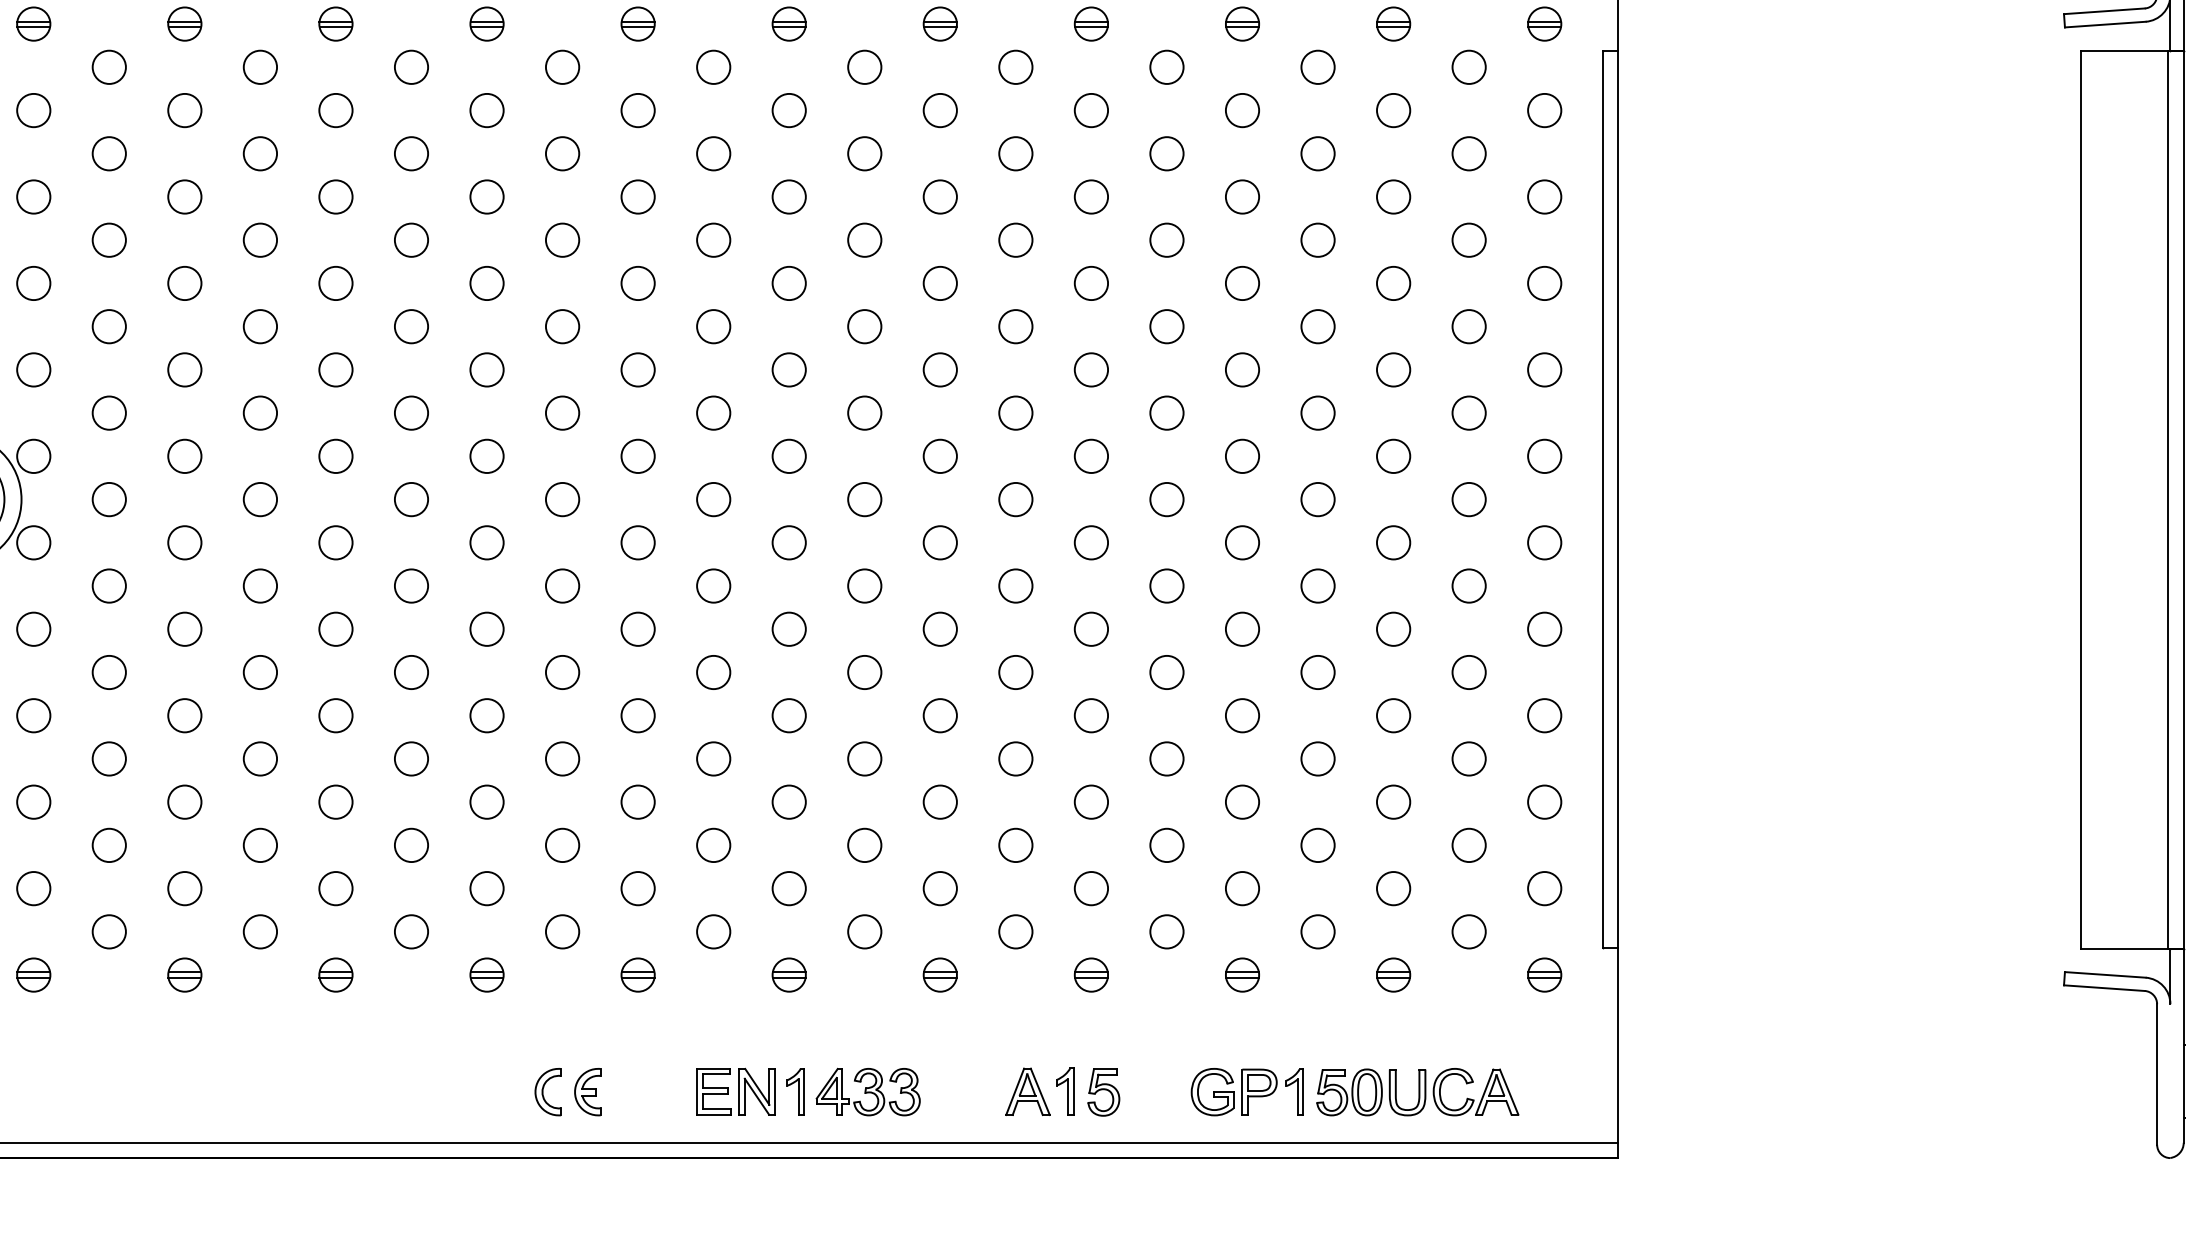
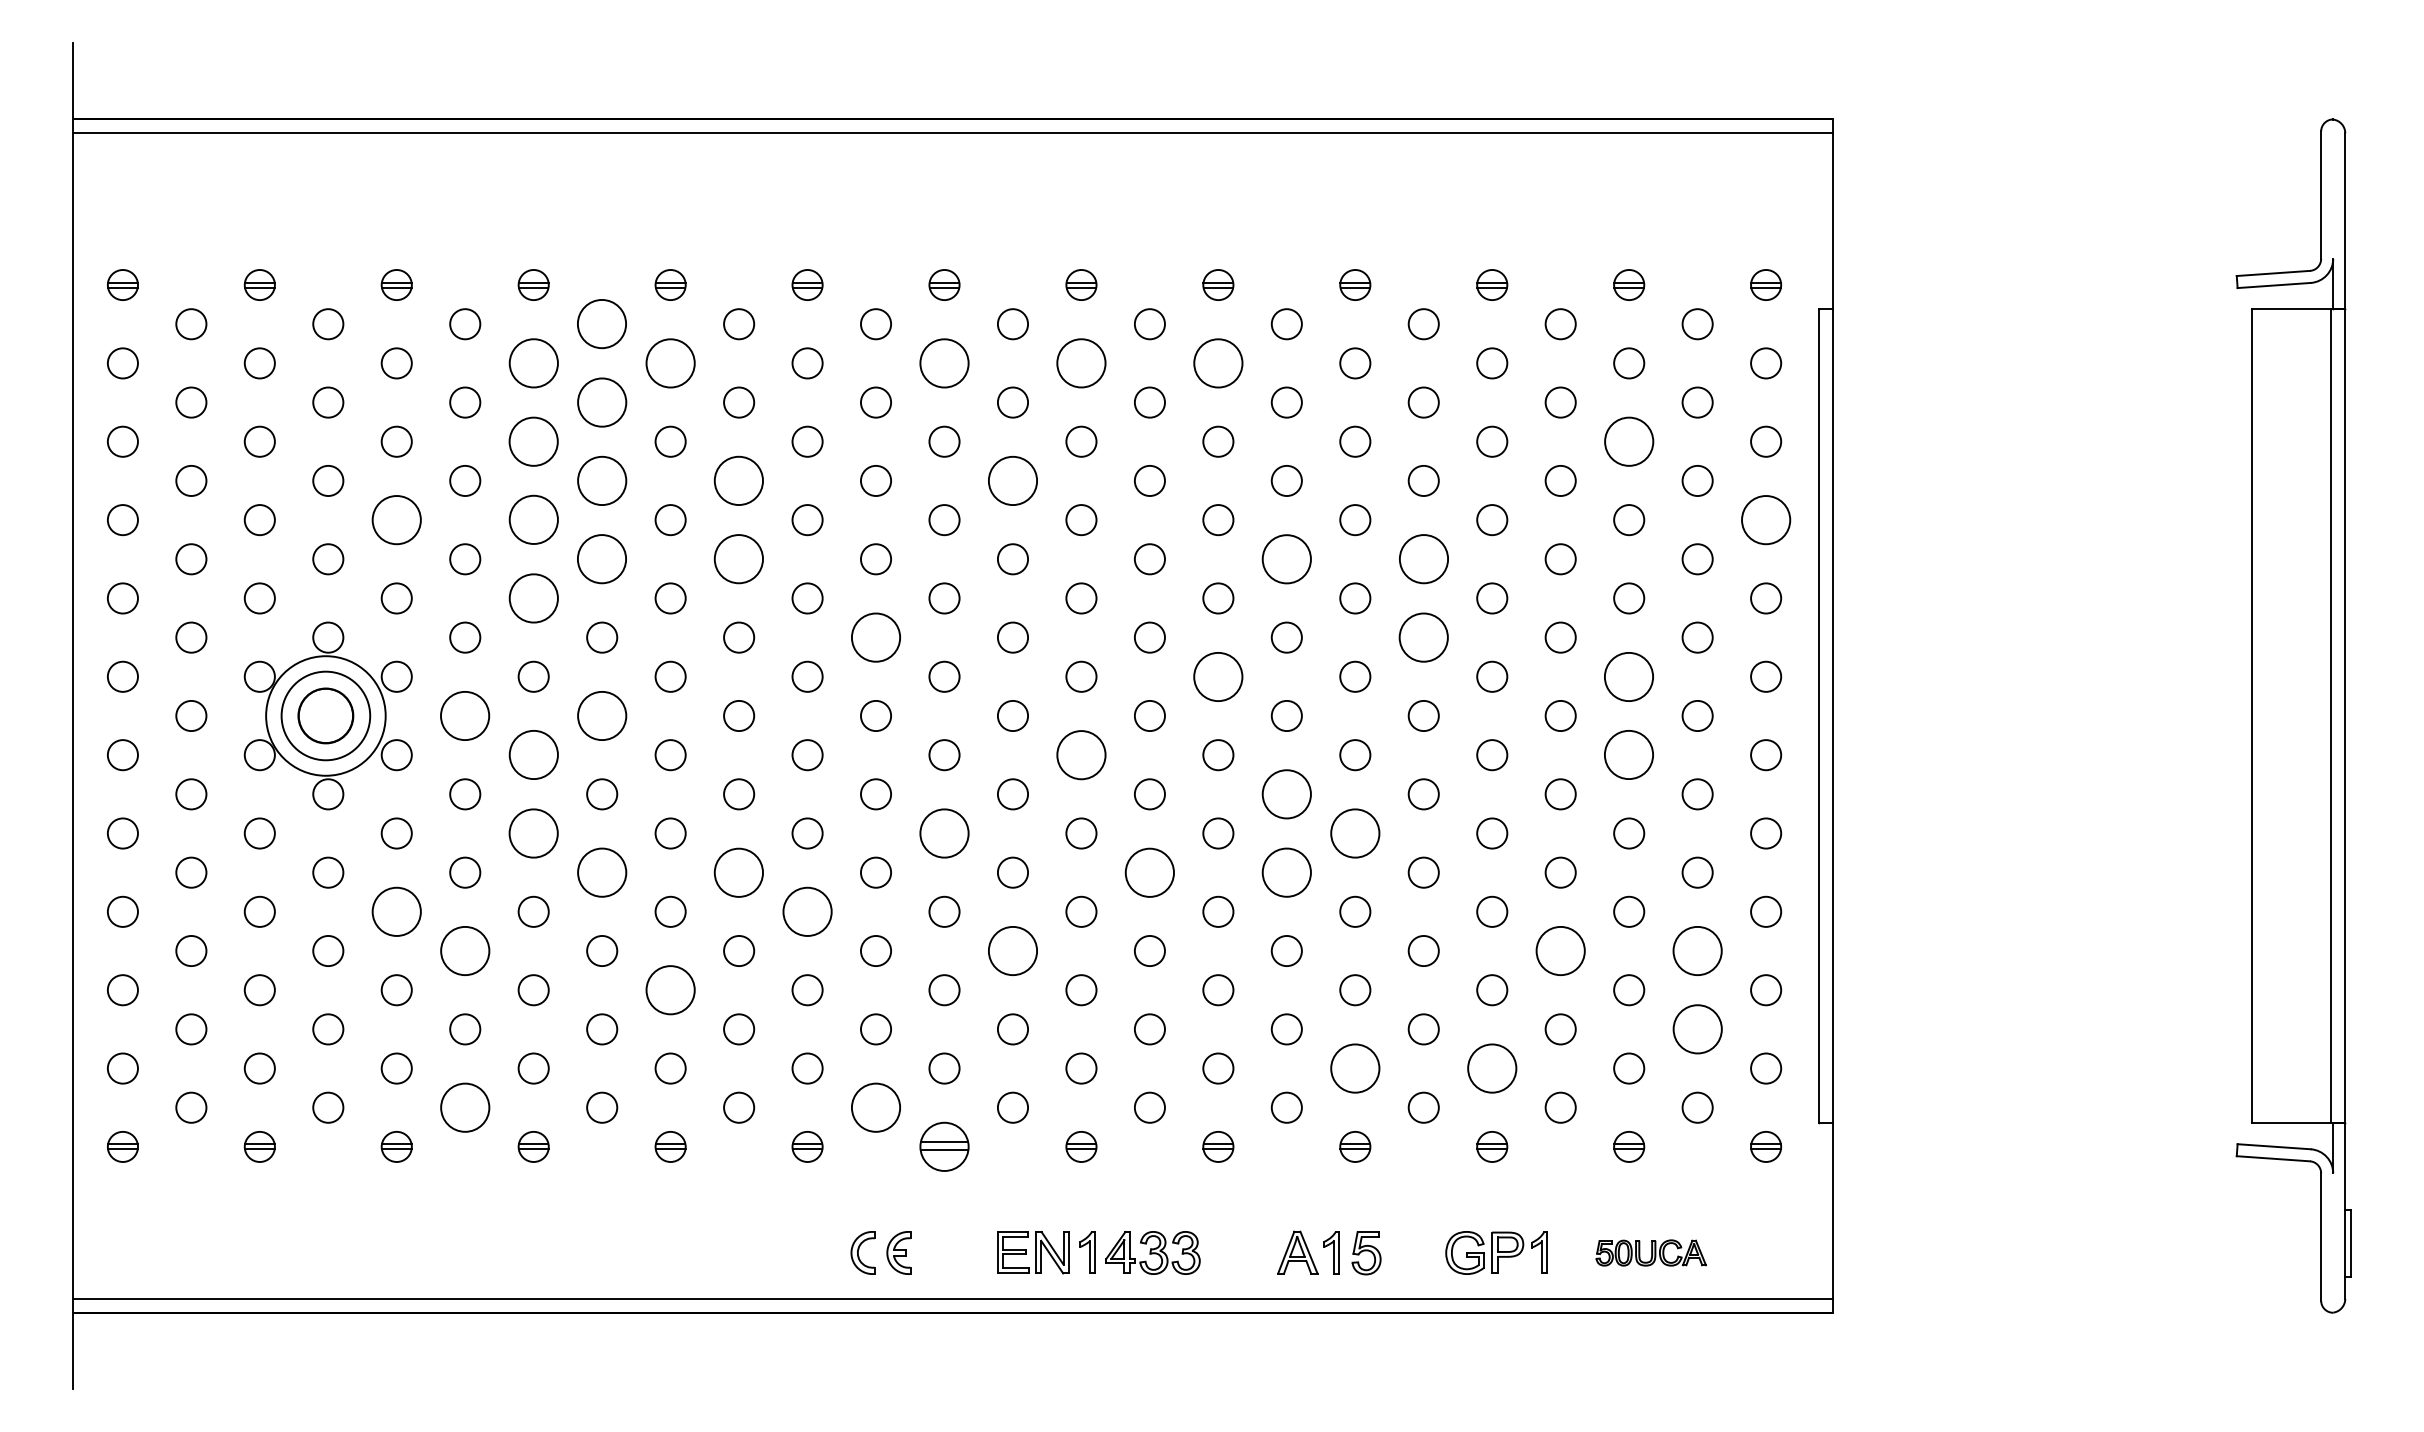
circle: (260, 67) -> (602, 324), size x1.6
circle: (184, 110) -> (533, 363), size x1.6
circle: (335, 110) -> (670, 363), size x1.6
circle: (638, 110) -> (944, 363), size x1.6
circle: (789, 110) -> (1081, 363), size x1.6
circle: (940, 110) -> (1218, 363), size x1.6
circle: (260, 153) -> (602, 402), size x1.6
circle: (184, 196) -> (533, 441), size x1.6
circle: (1393, 196) -> (1629, 441), size x1.6
circle: (260, 239) -> (602, 480), size x1.6
circle: (411, 239) -> (739, 480), size x1.6
circle: (713, 239) -> (1012, 480), size x1.6
circle: (33, 283) -> (396, 520), size x1.6
circle: (184, 283) -> (533, 520), size x1.6
circle: (1545, 283) -> (1766, 520), size x1.6
circle: (260, 326) -> (602, 559), size x1.6
circle: (411, 326) -> (739, 559), size x1.6
circle: (1015, 326) -> (1286, 559), size x1.6
circle: (1166, 326) -> (1423, 559), size x1.6
circle: (184, 369) -> (533, 598), size x1.6
circle: (561, 412) -> (875, 637), size x1.6
circle: (1166, 412) -> (1423, 637), size x1.6
circle: (940, 456) -> (1218, 676), size x1.6
circle: (1393, 456) -> (1629, 676), size x1.6
circle: (109, 499) -> (465, 715), size x1.6
circle: (260, 499) -> (602, 715), size x1.6
circle: (184, 543) -> (533, 755), size x1.6
circle: (789, 543) -> (1081, 755), size x1.6
circle: (1393, 543) -> (1629, 755), size x1.6
circle: (1015, 586) -> (1286, 794), size x1.6
circle: (184, 629) -> (533, 833), size x1.6
circle: (638, 629) -> (944, 833), size x1.6
circle: (1091, 629) -> (1355, 833), size x1.6
circle: (260, 672) -> (602, 872), size x1.6
circle: (411, 672) -> (739, 872), size x1.6
circle: (864, 672) -> (1149, 872), size x1.6
circle: (1015, 672) -> (1286, 872), size x1.6
circle: (33, 715) -> (396, 911), size x1.6
circle: (486, 715) -> (807, 911), size x1.6
circle: (109, 758) -> (465, 950), size x1.6
circle: (713, 758) -> (1012, 950), size x1.6
circle: (1317, 758) -> (1560, 950), size x1.6
circle: (1468, 758) -> (1697, 950), size x1.6
circle: (335, 802) -> (670, 990), size x1.6
circle: (1468, 845) -> (1697, 1029), size x1.6
circle: (1091, 888) -> (1355, 1068), size x1.6
circle: (1242, 888) -> (1492, 1068), size x1.6
circle: (109, 931) -> (465, 1107), size x1.6
circle: (561, 931) -> (875, 1107), size x1.6
part: (638, 974) -> (944, 1146), size x1.6
part: (1418, 1091) -> (1651, 1252), size x0.6

